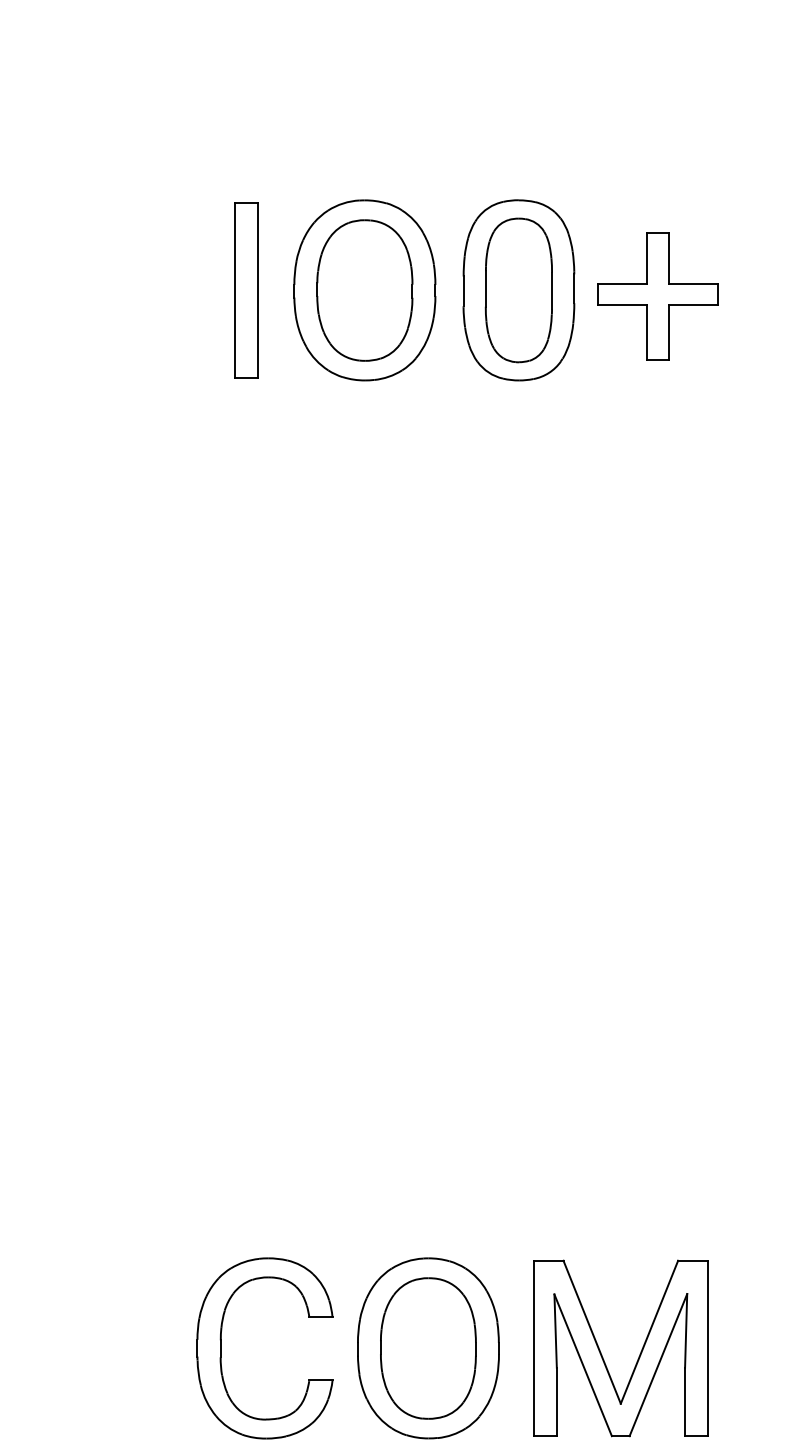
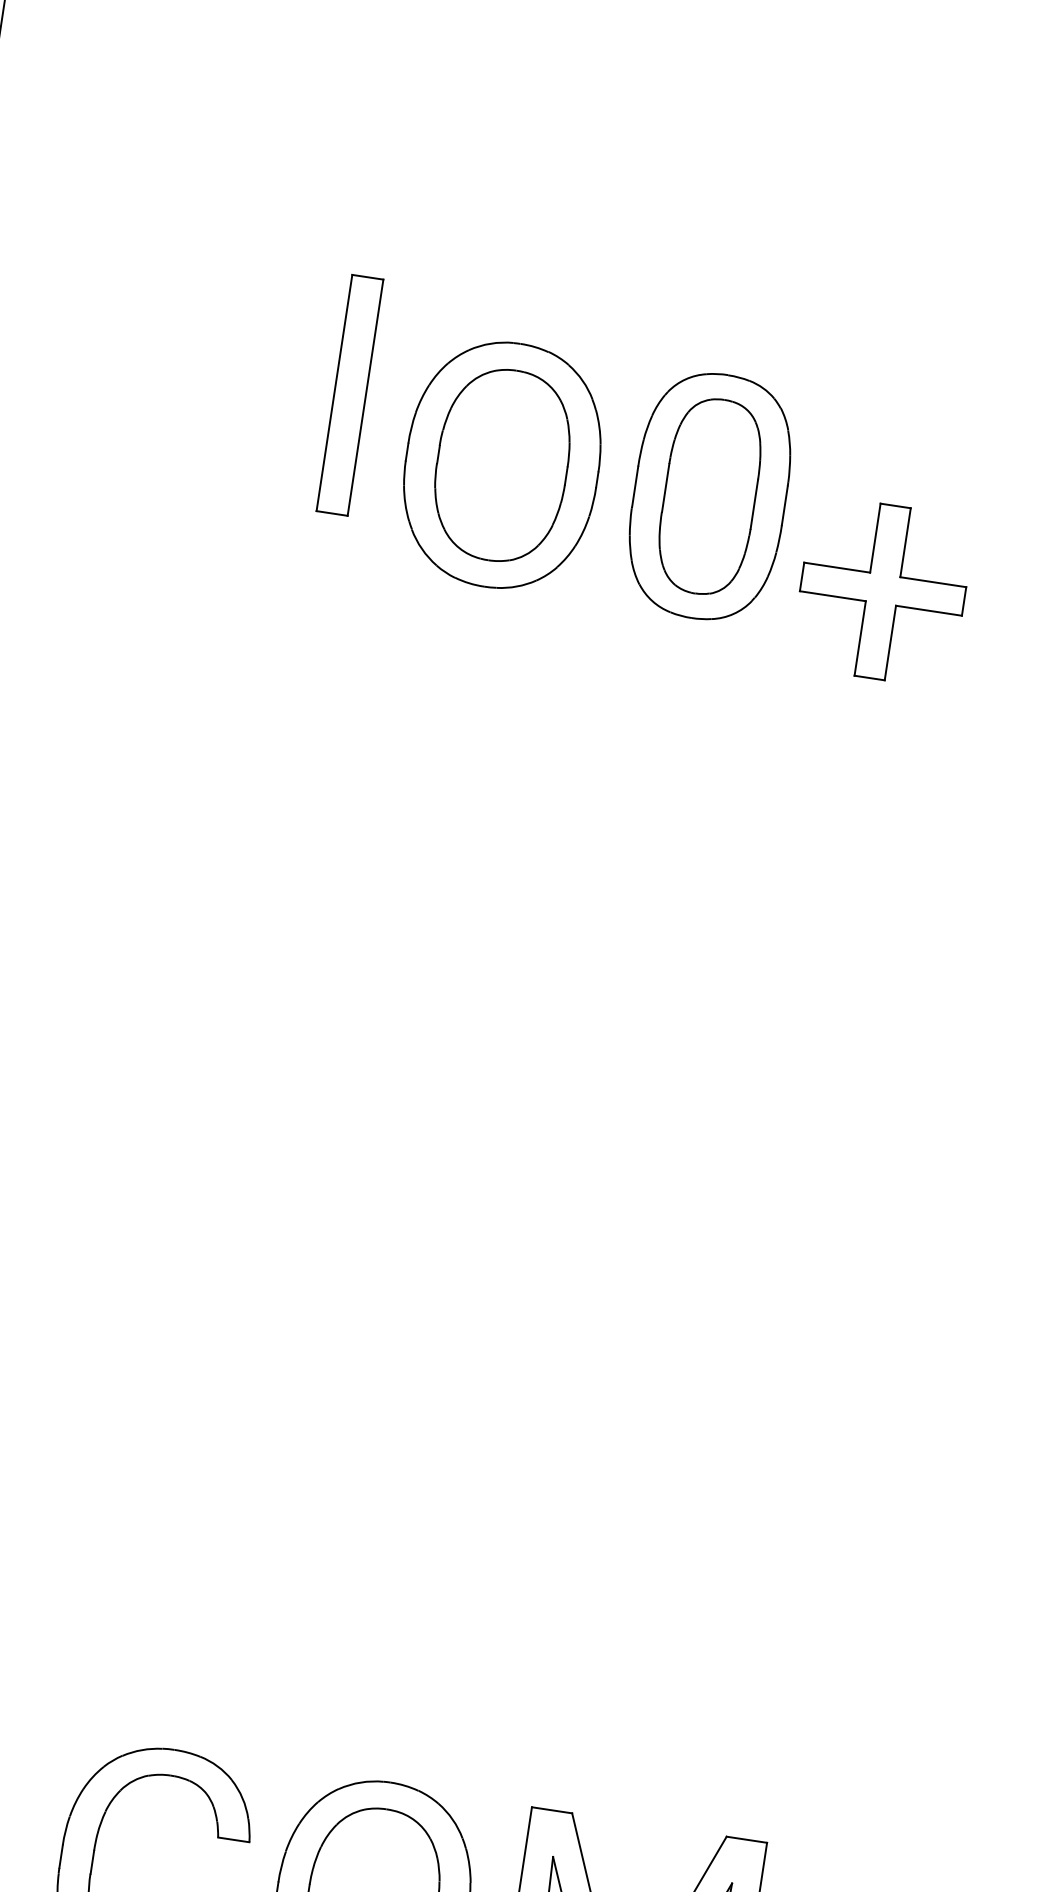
part: (246, 290) -> (349, 395), moved
part: (657, 296) -> (882, 591), moved

